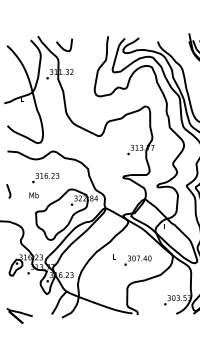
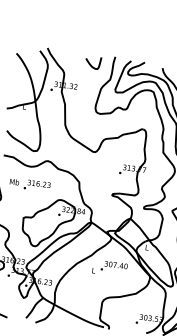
curve: (62, 47) -> (91, 64), moved
text: (33, 195) -> (13, 182), moved
text: (137, 260) -> (113, 266), moved

